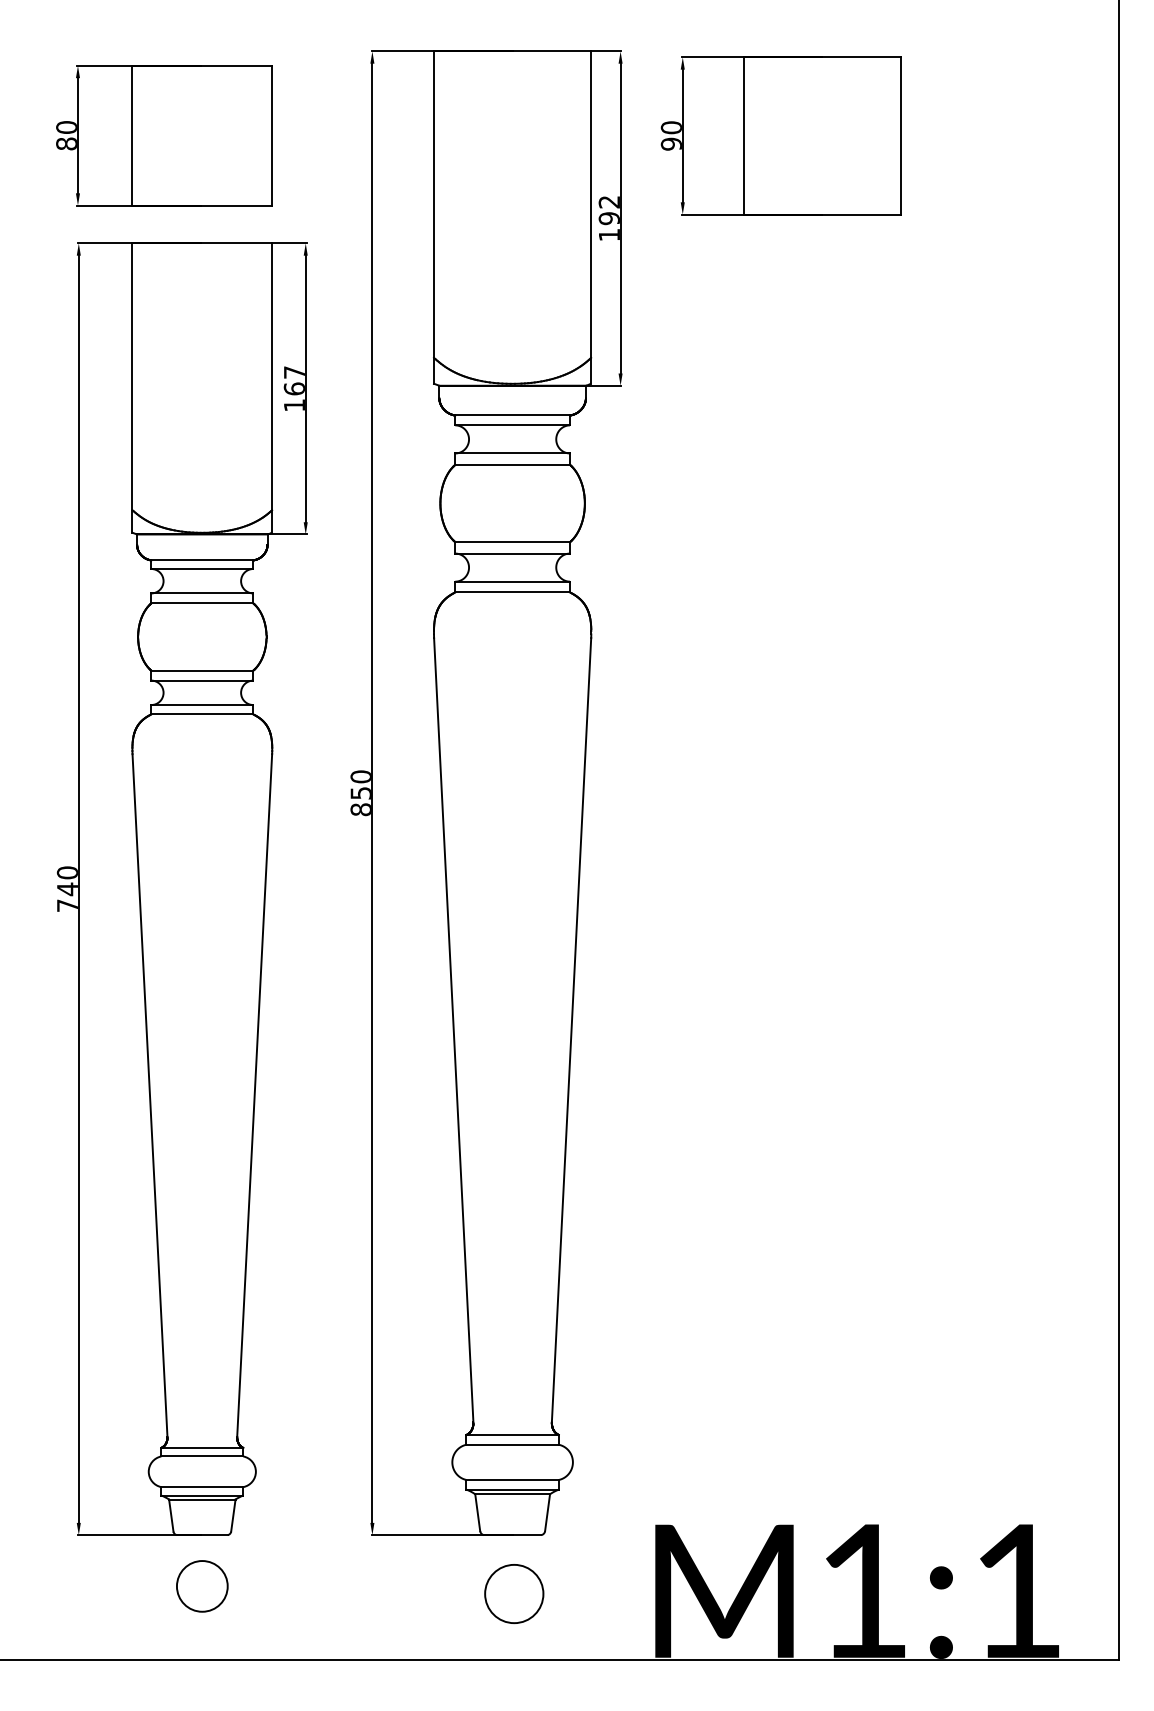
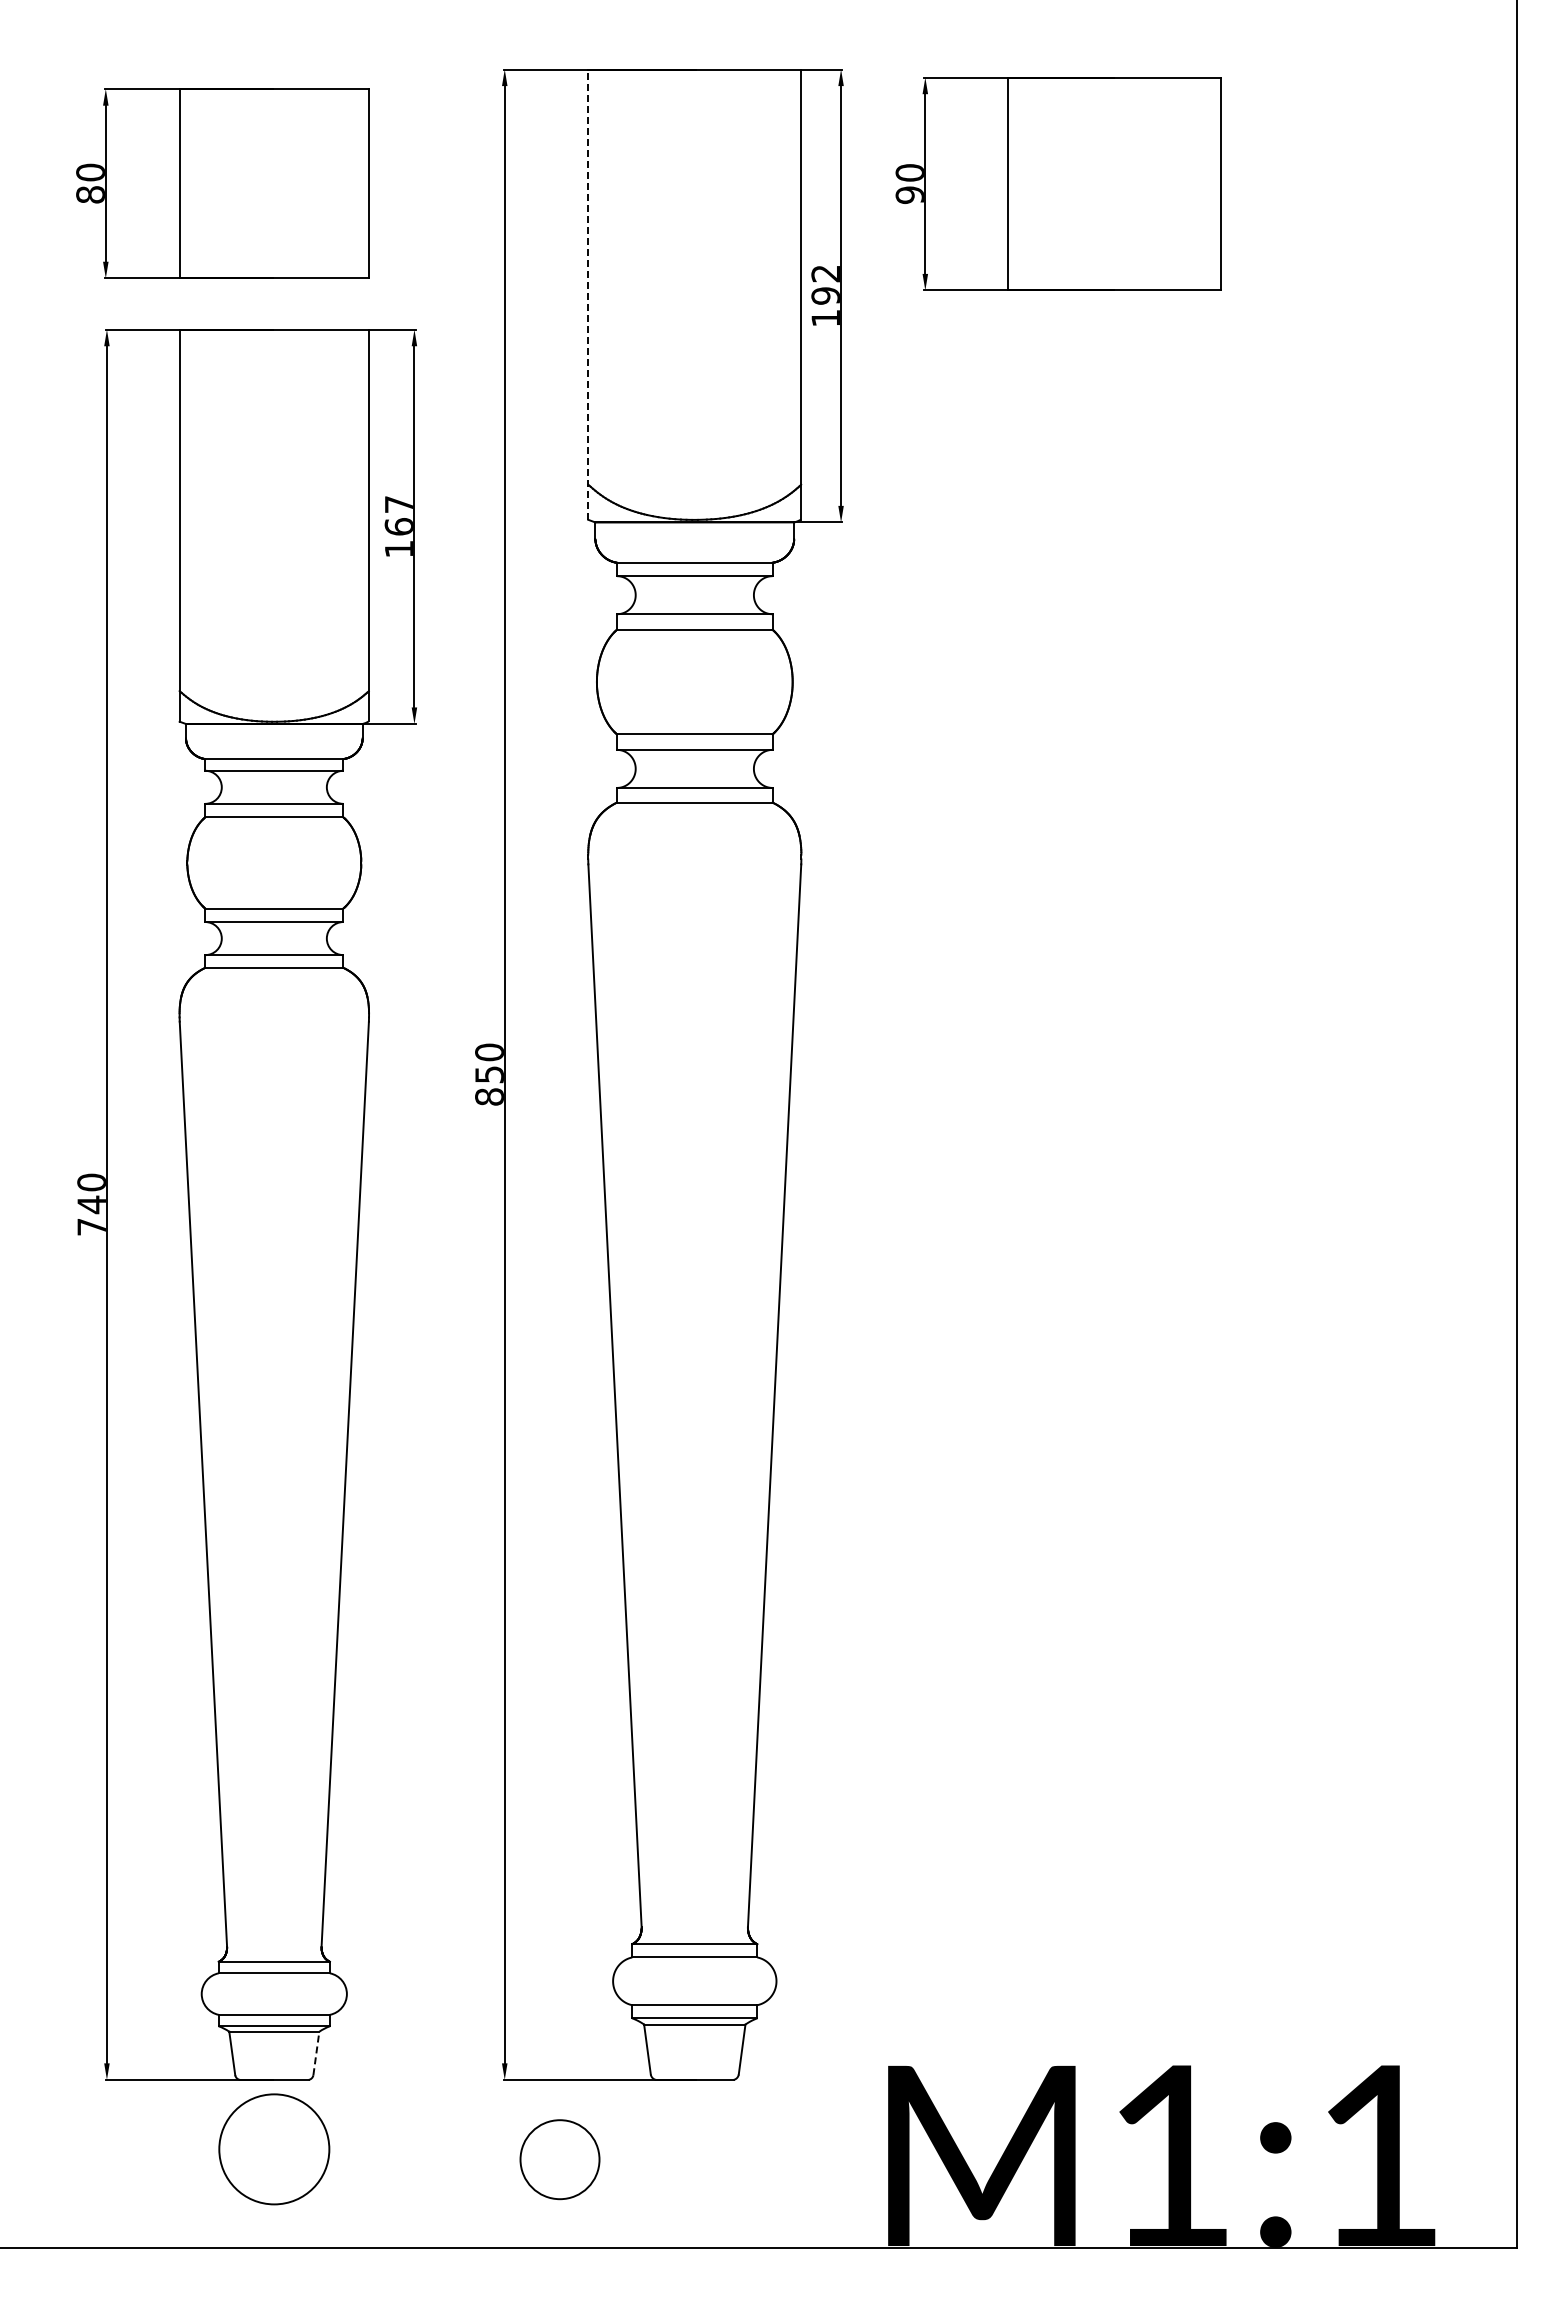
line: (434, 217) -> (588, 294), solid -> dashed
line: (233, 1515) -> (316, 2053), solid -> dashed
circle: (201, 1585) -> (273, 2148), size x1.6
circle: (513, 1593) -> (559, 2159), moved

